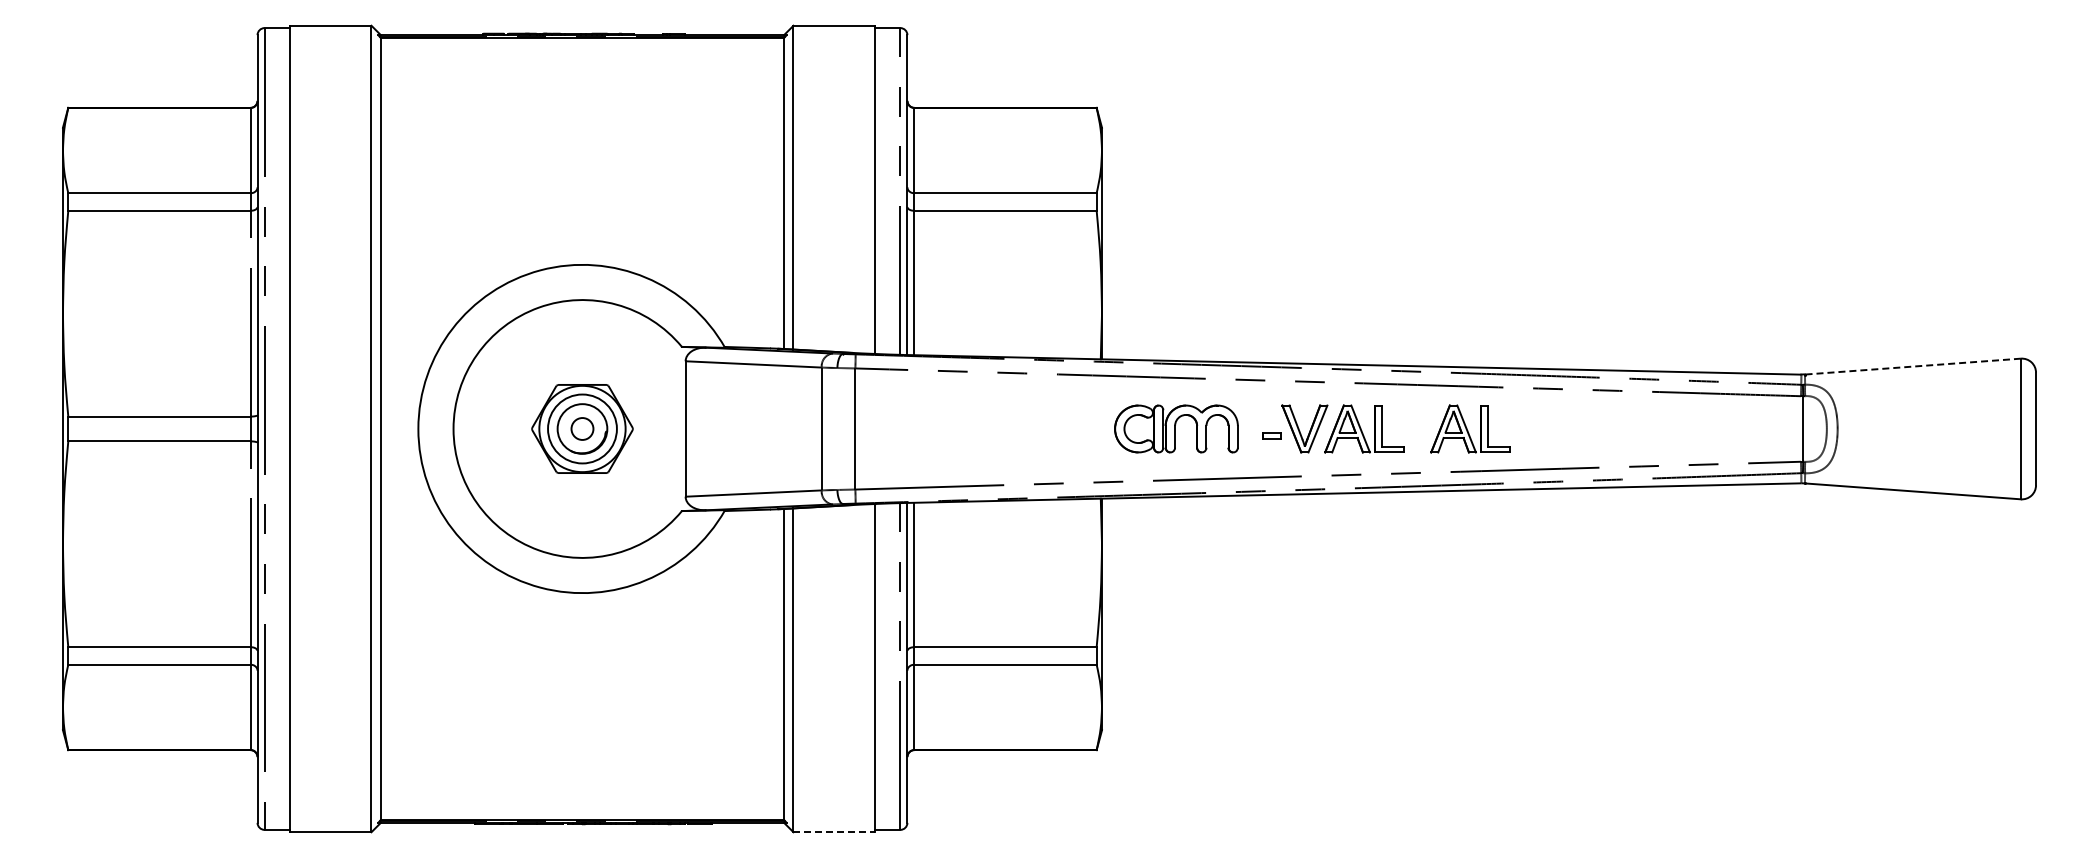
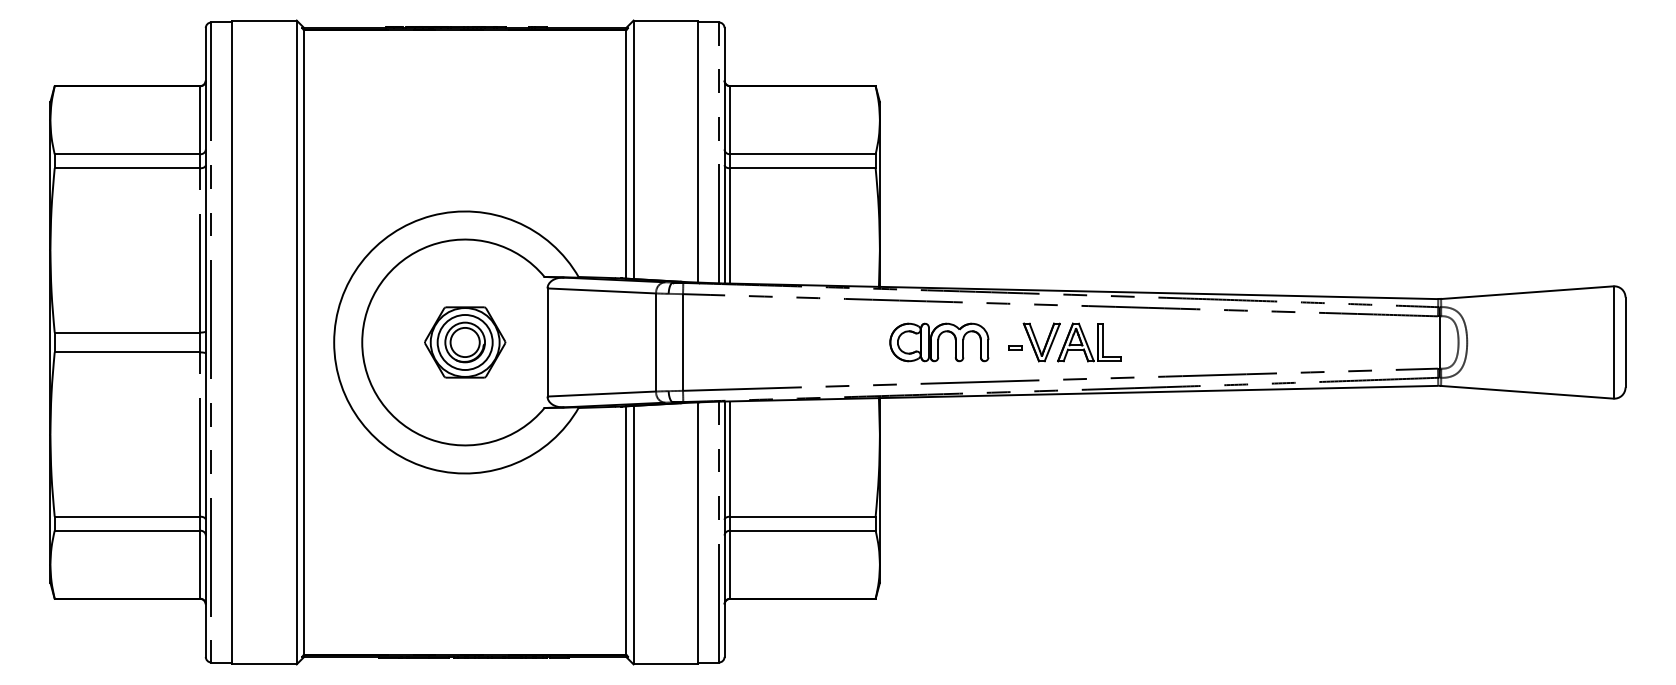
line: (1912, 366) -> (1526, 292), dashed -> solid
circle: (582, 428) -> (465, 342), size x1.67
part: (1470, 428) -> (1174, 342), removed
line: (834, 832) -> (666, 664), dashed -> solid

